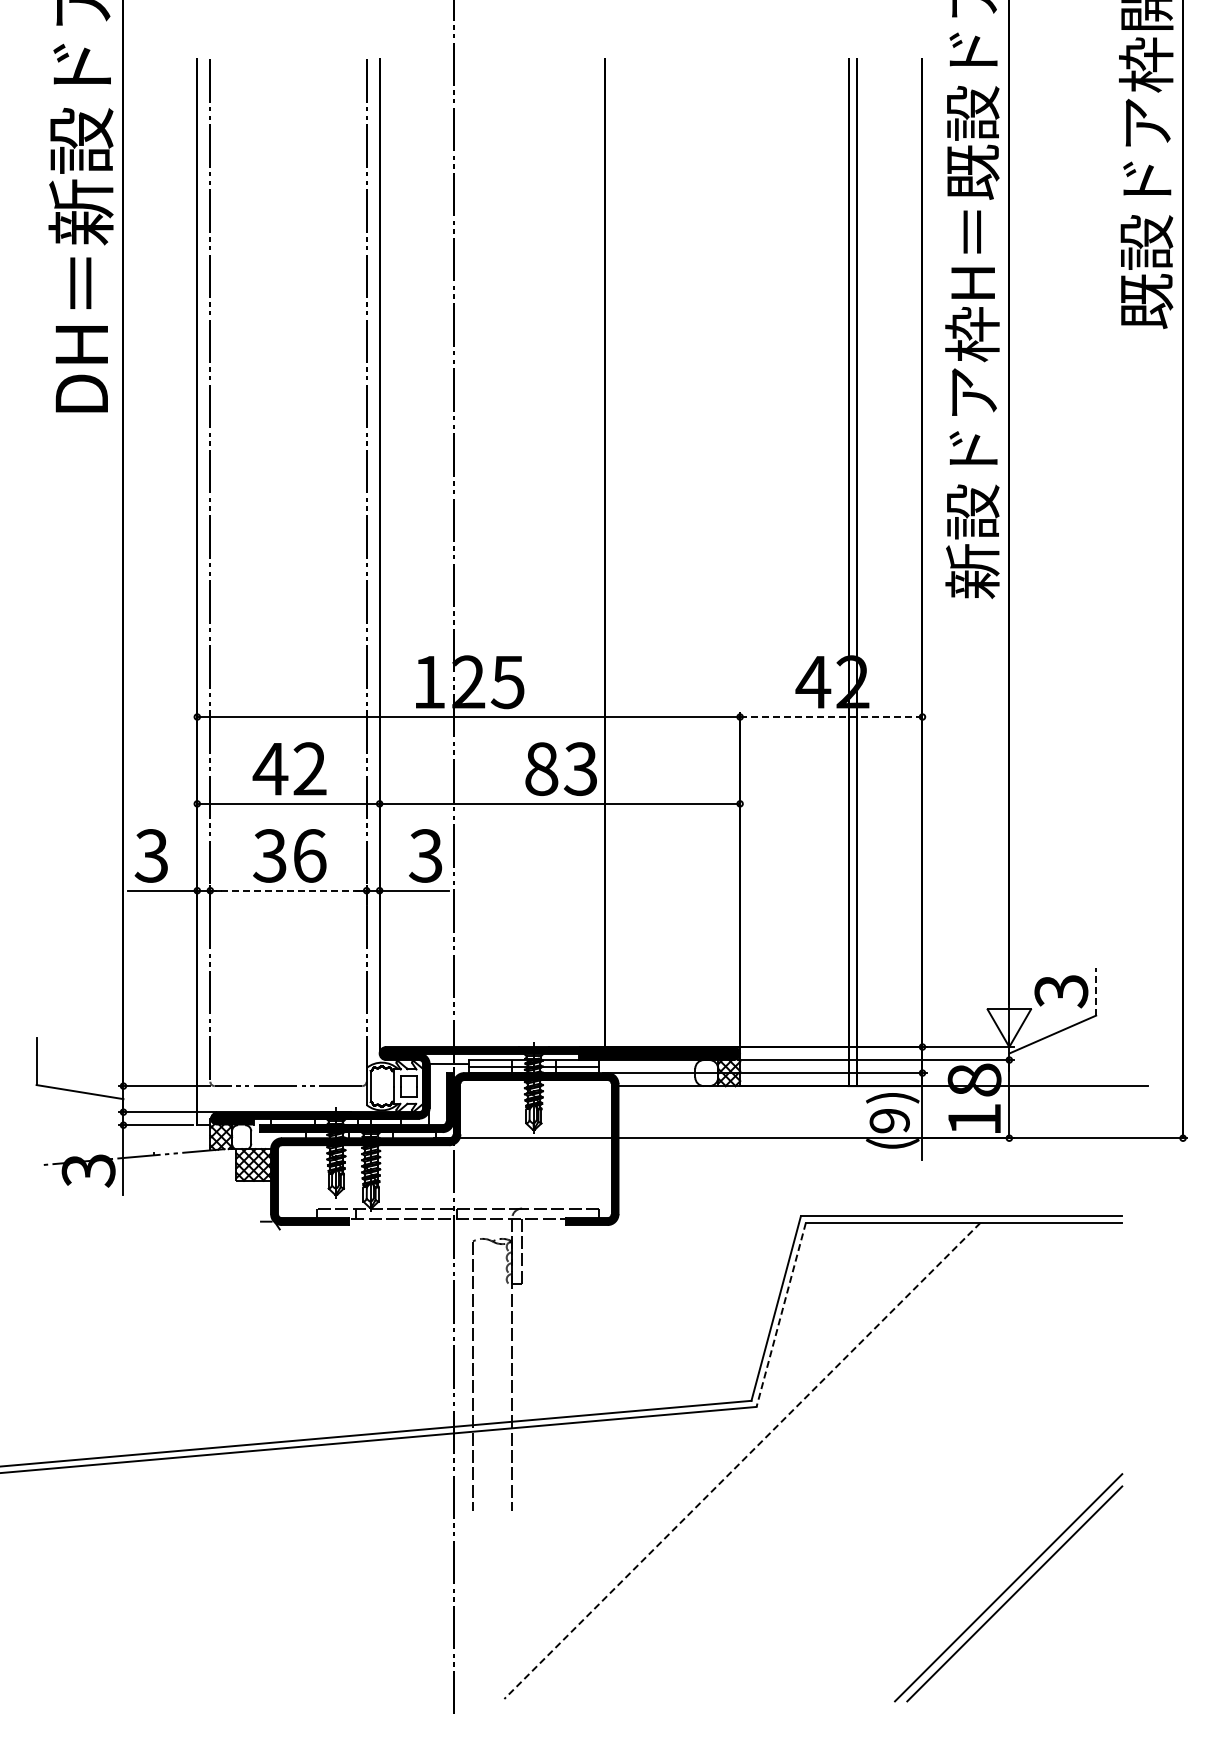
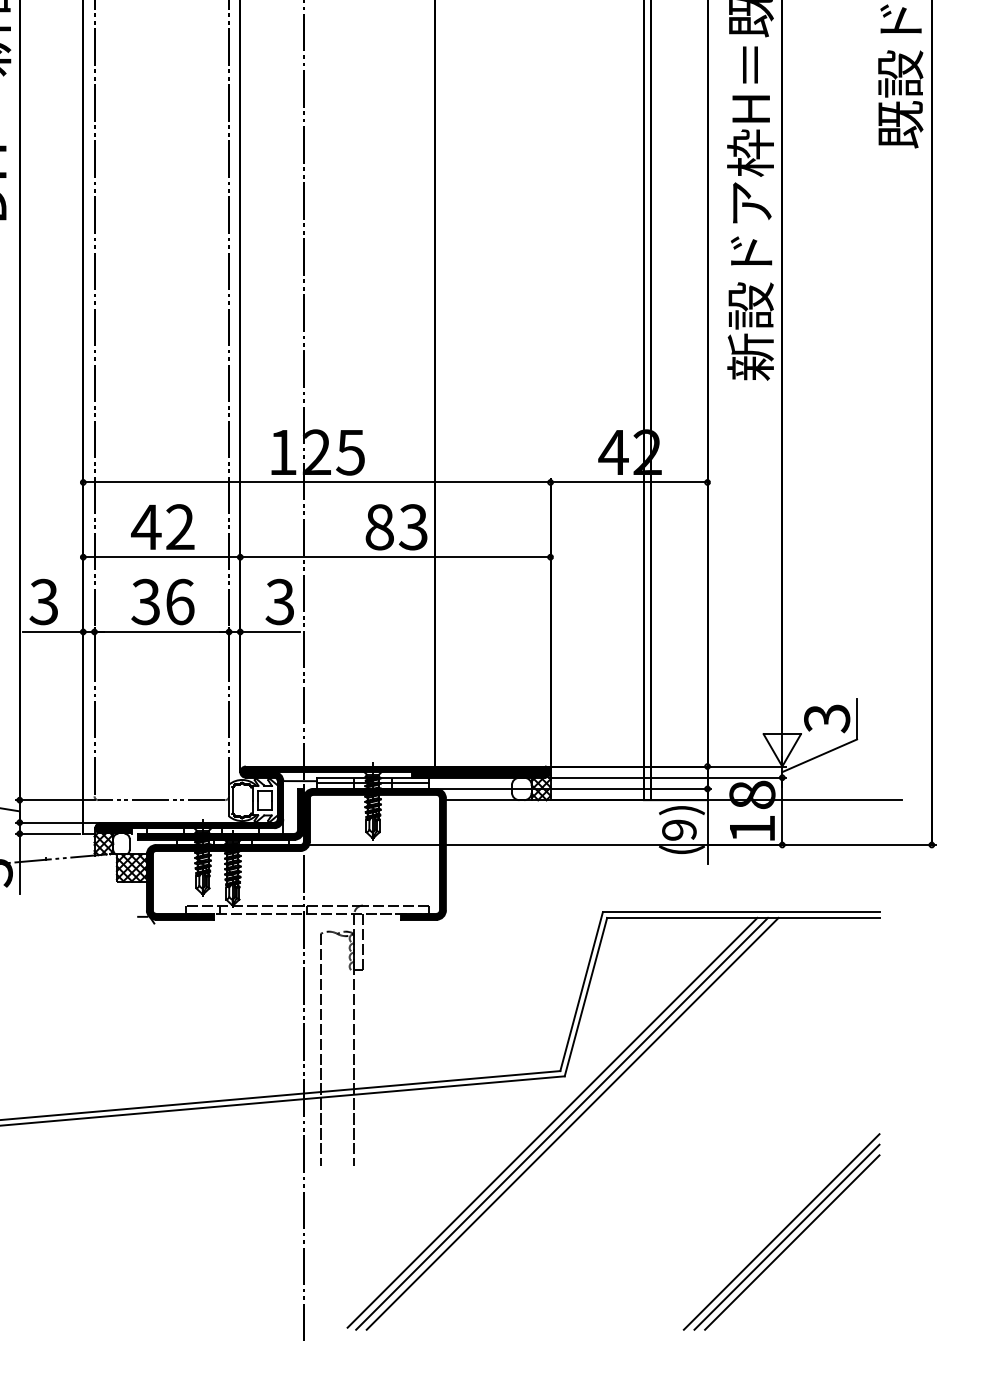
line: (831, 717) -> (629, 482), dashed -> solid
line: (288, 890) -> (161, 631), dashed -> solid
line: (1096, 991) -> (857, 718), dashed -> solid
line: (781, 1315) -> (586, 997), dashed -> solid
line: (742, 1460) -> (552, 1122), dashed -> solid
line: (753, 1461) -> (562, 1123), added
line: (765, 1461) -> (572, 1123), added
line: (1020, 1599) -> (791, 1242), added

